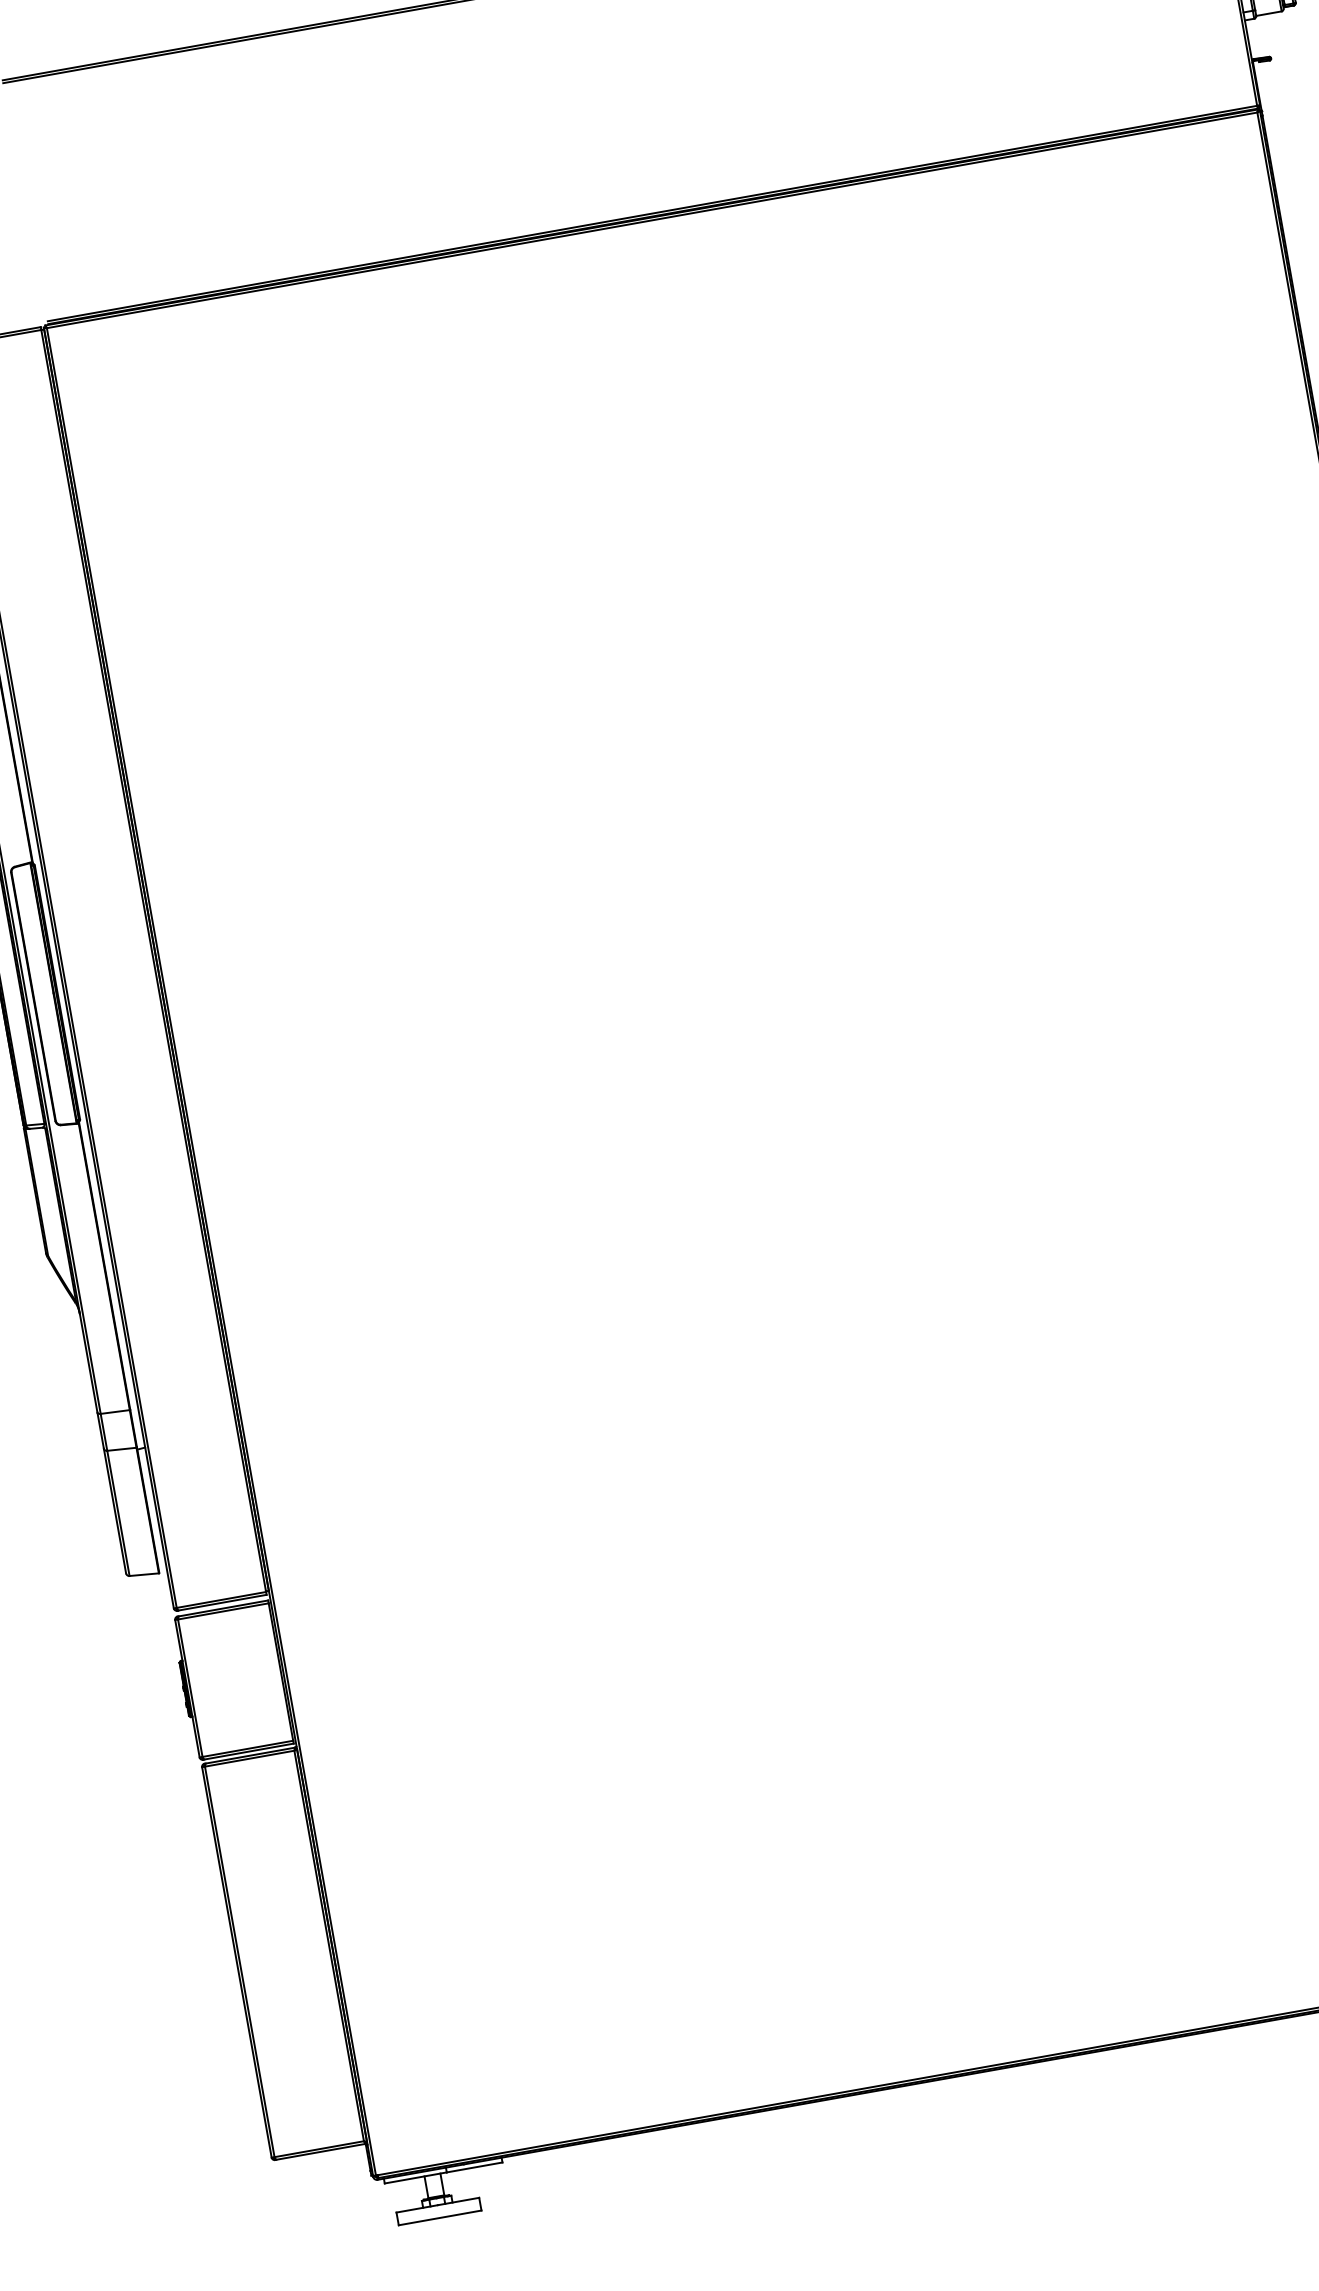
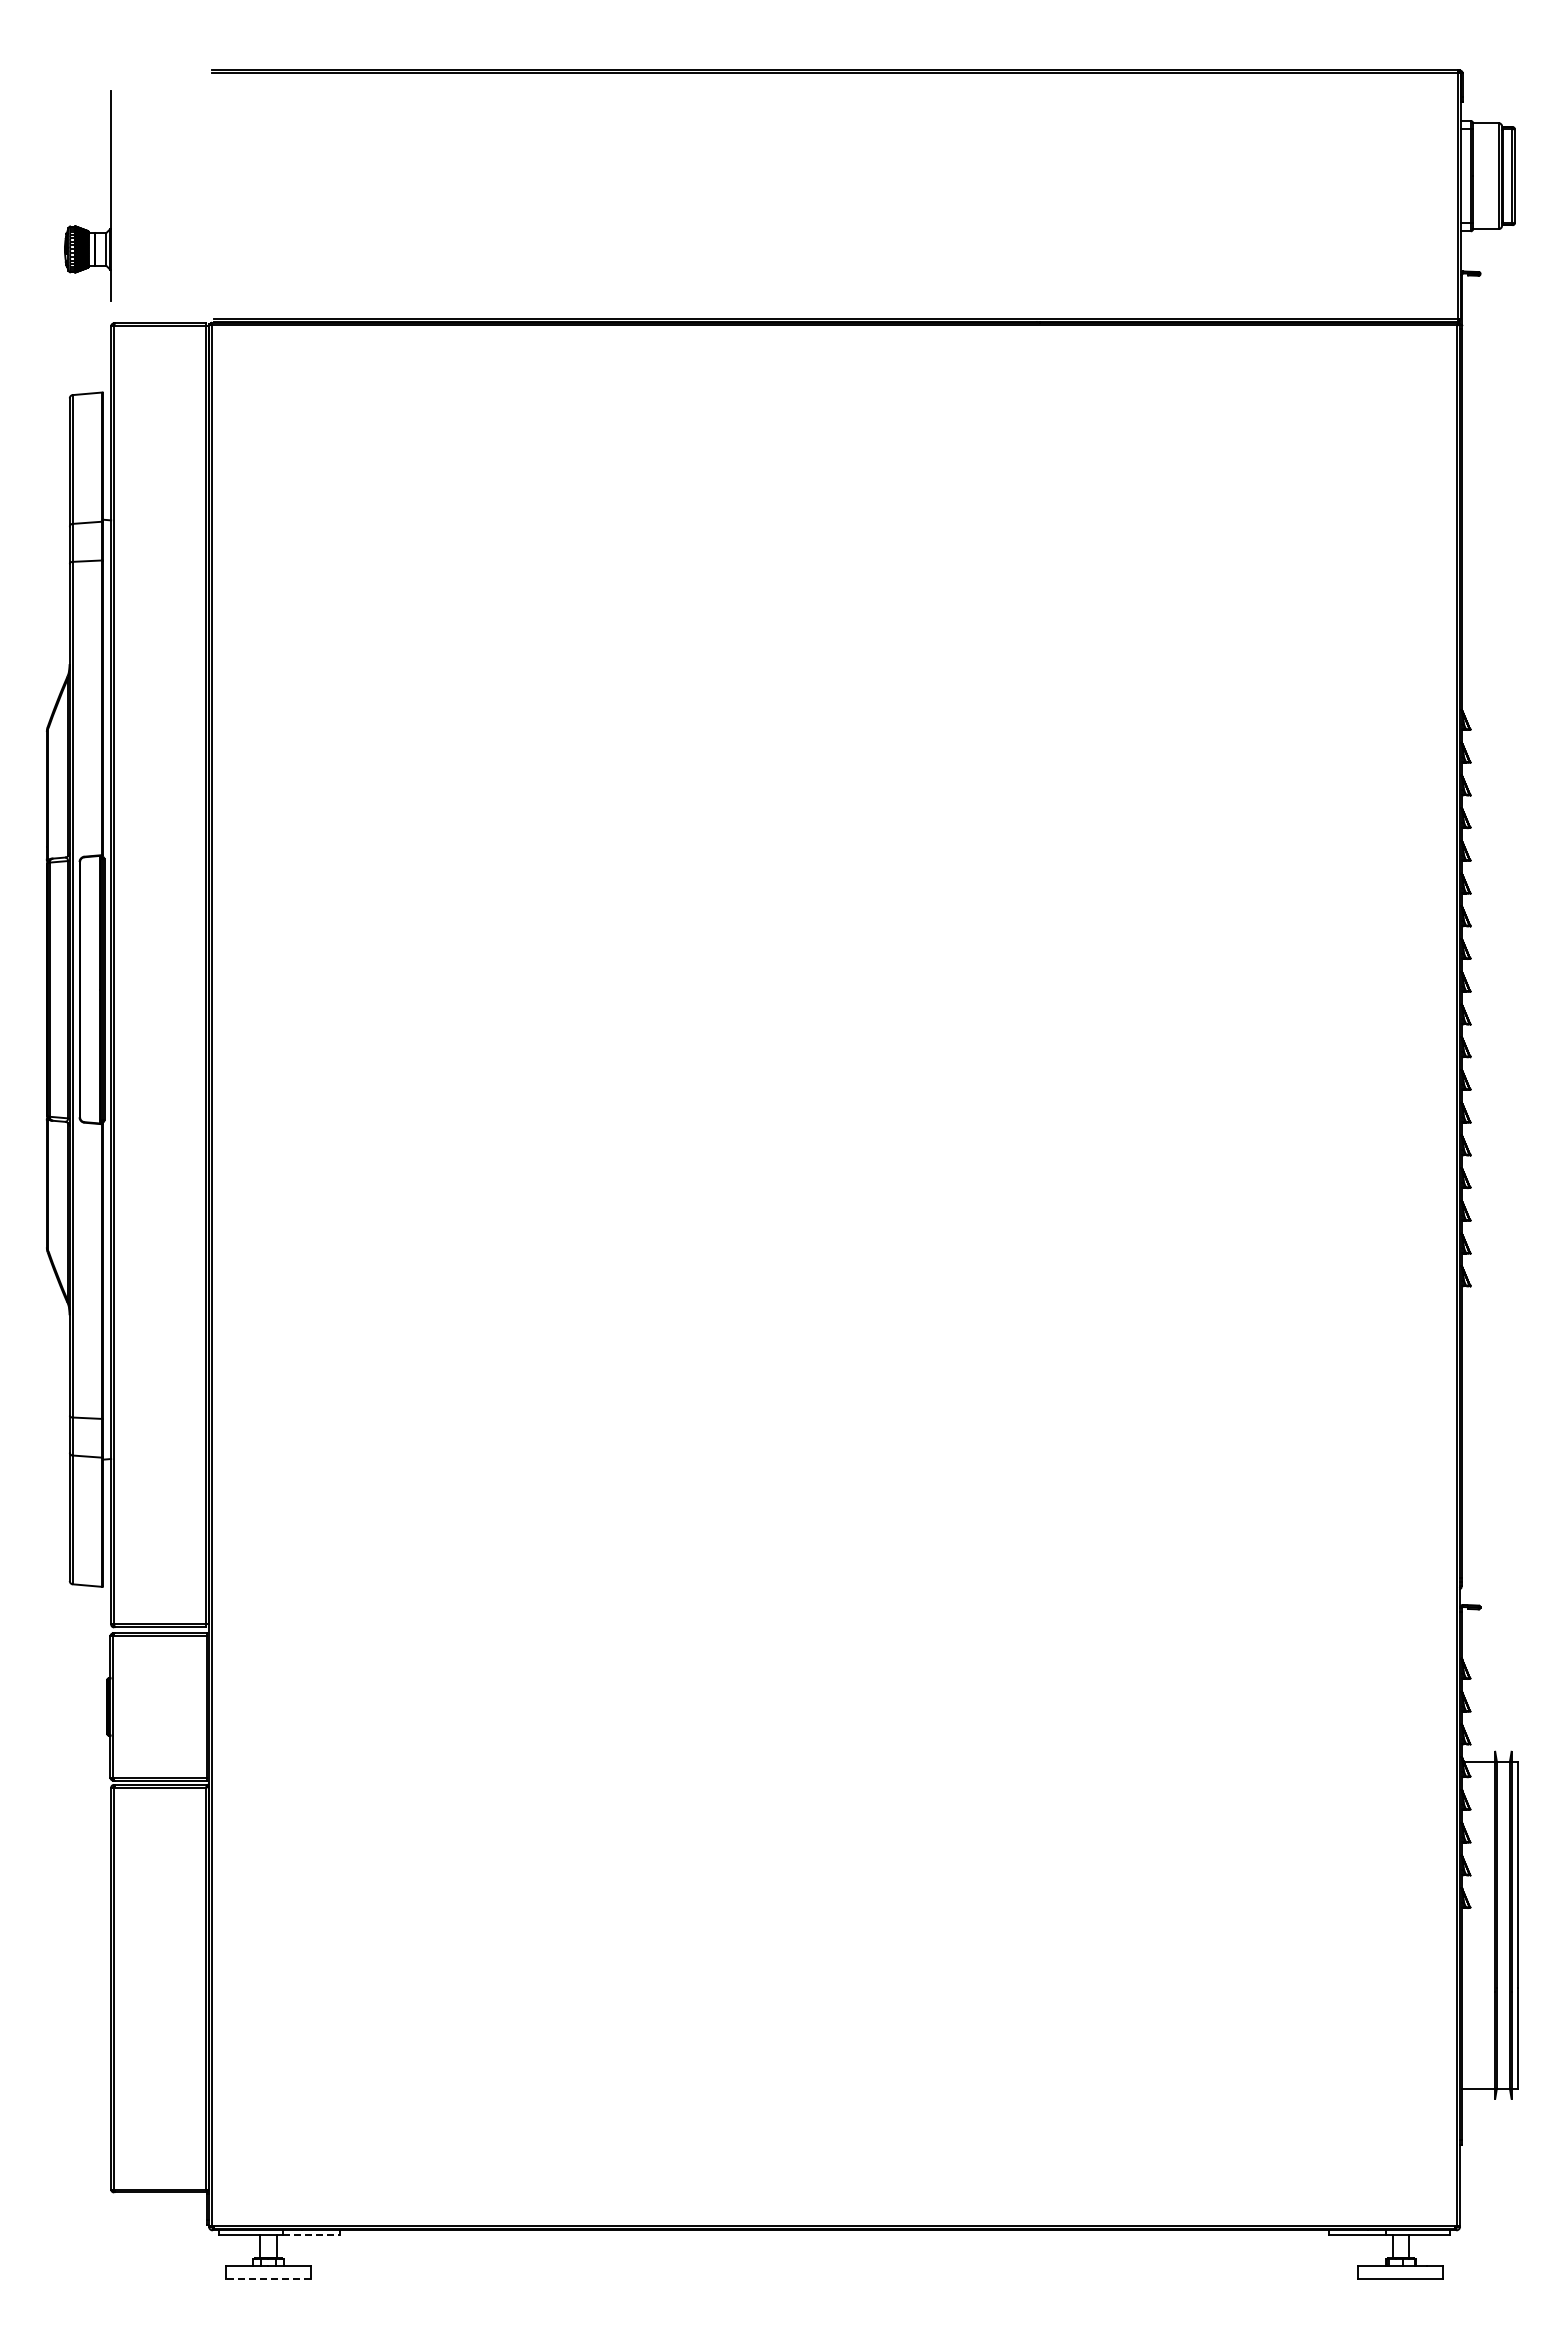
line: (474, 2167) -> (311, 2235), solid -> dashed
line: (440, 2217) -> (268, 2279), solid -> dashed

